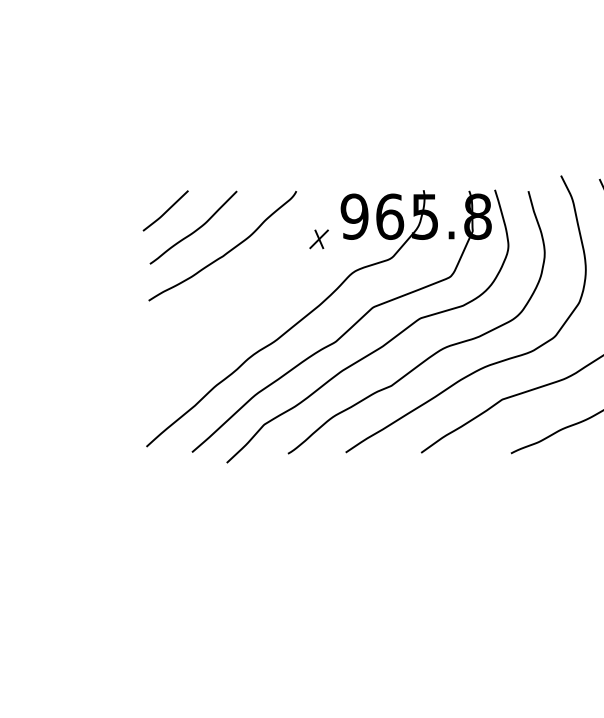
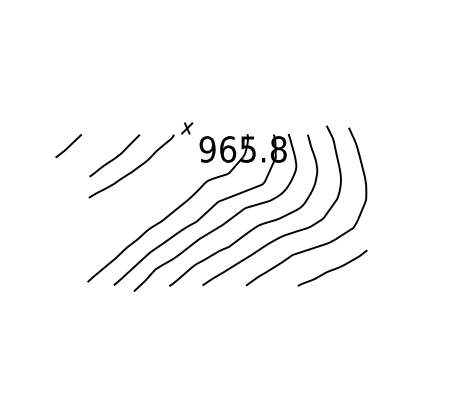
line: (165, 211) -> (68, 146), moved
part: (319, 239) -> (187, 128), moved

